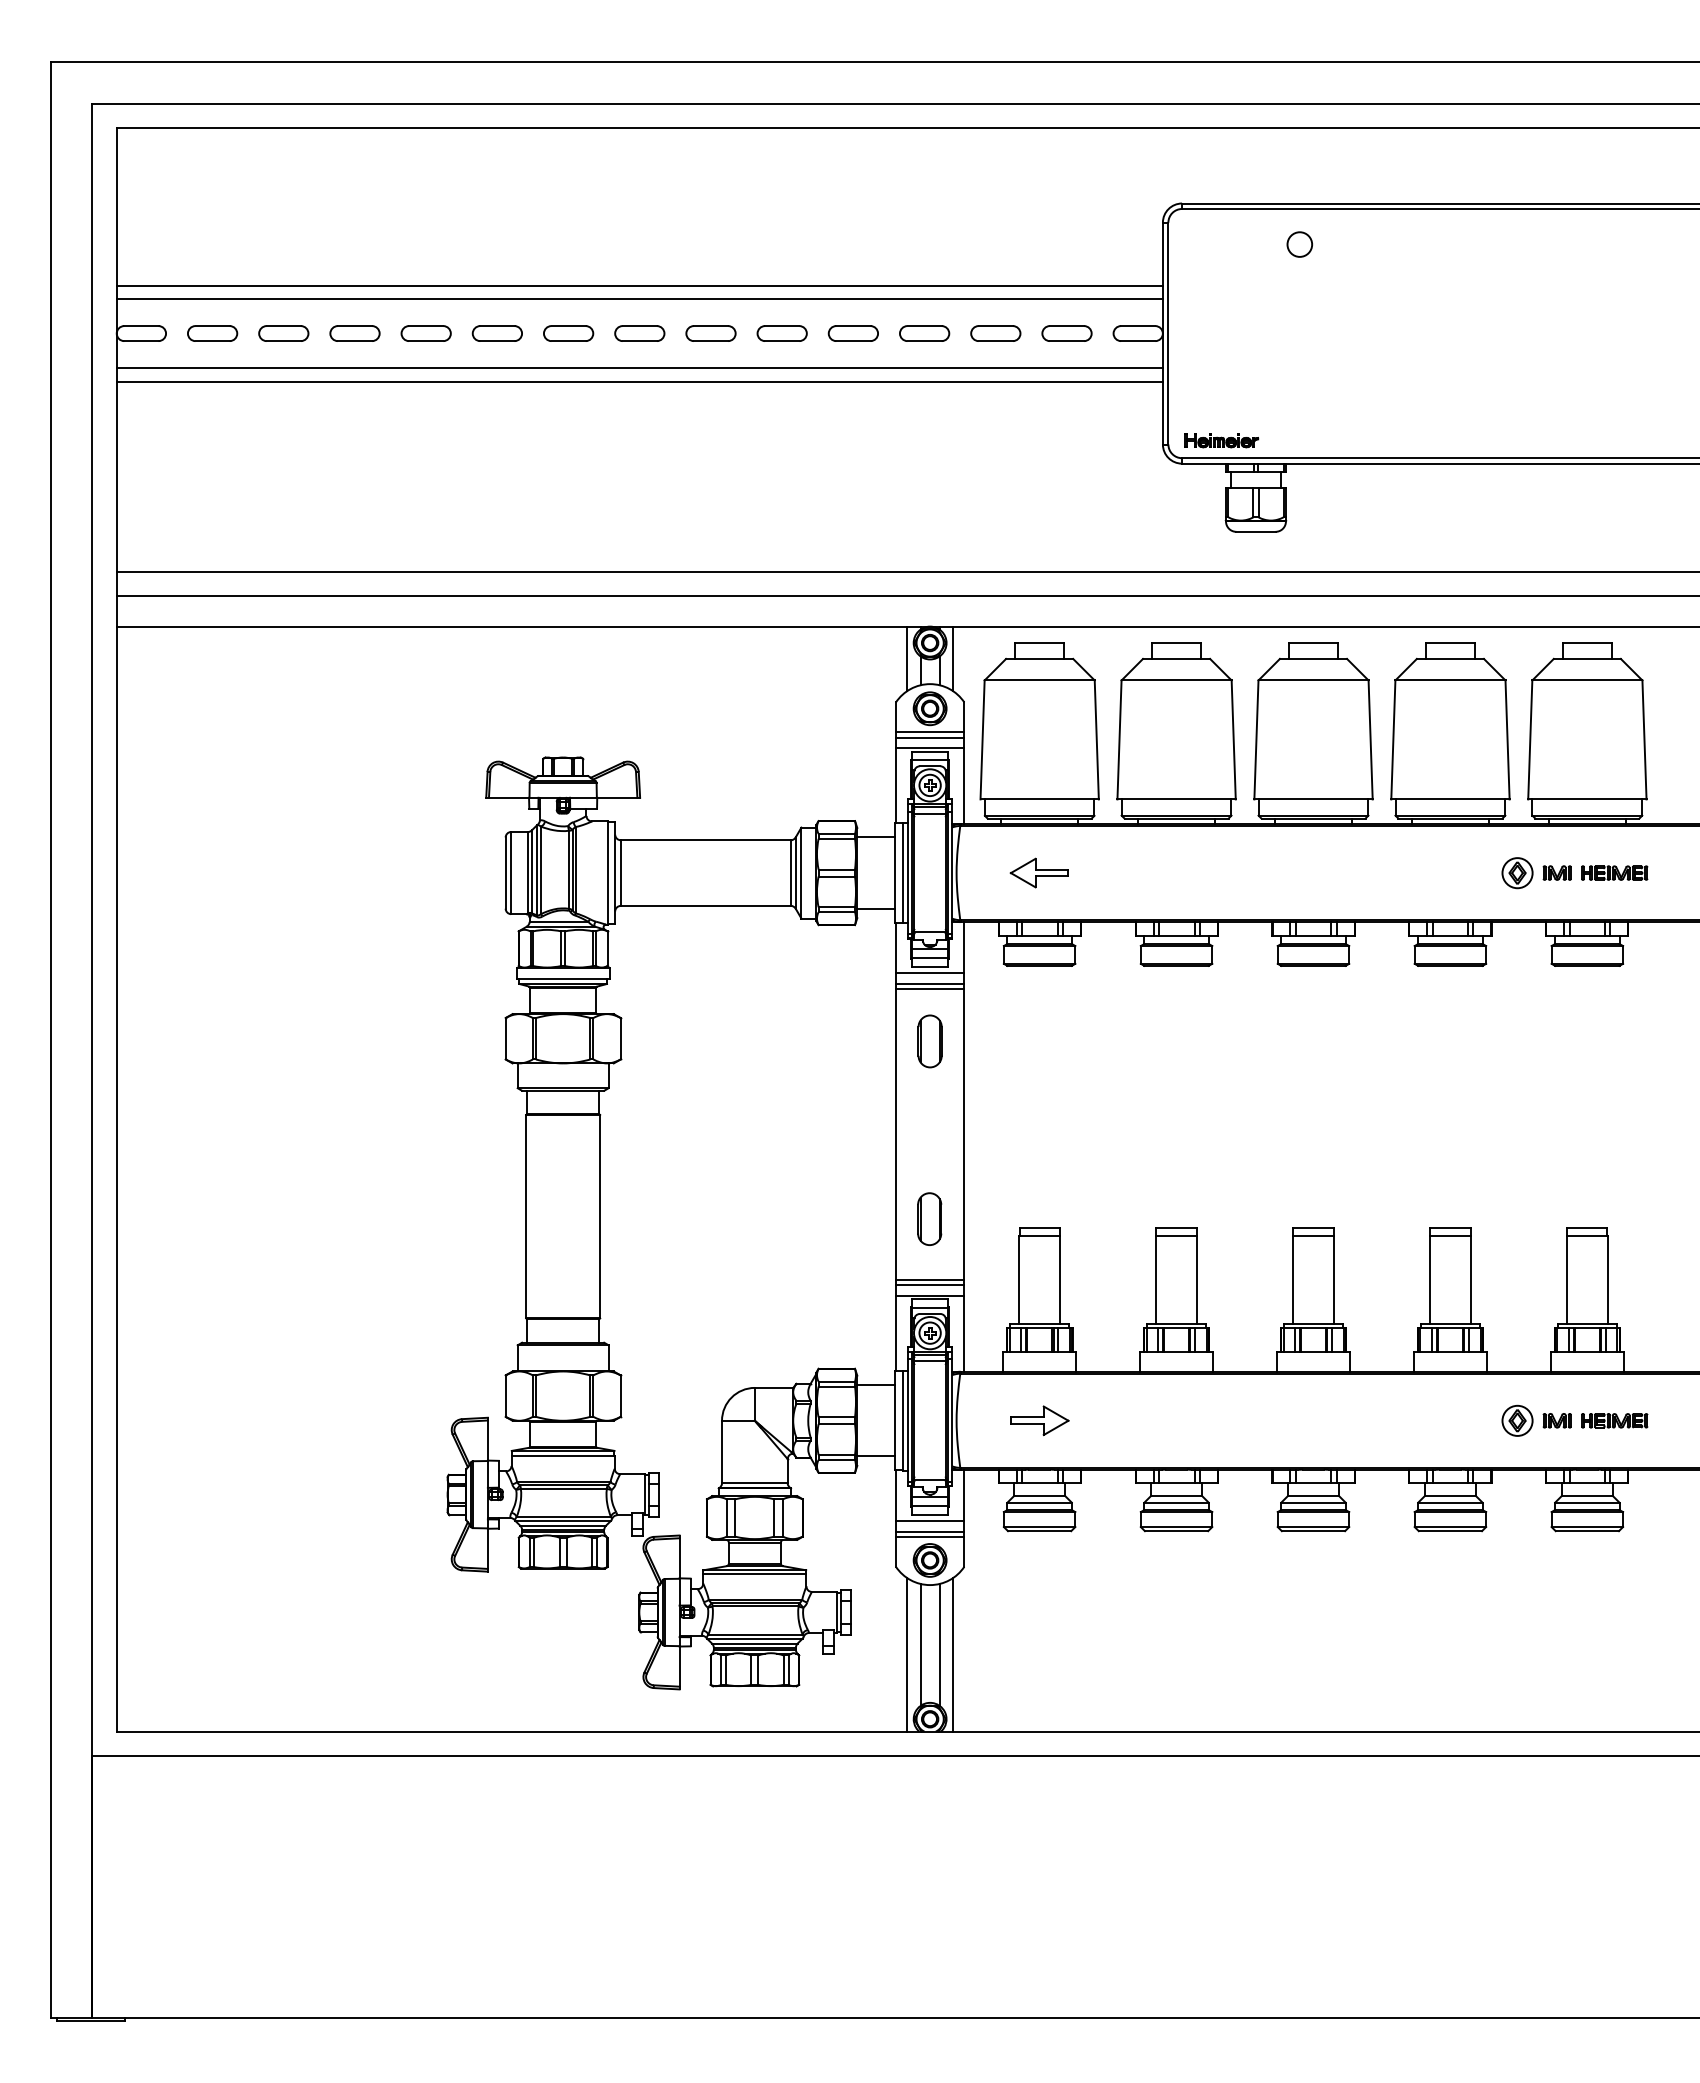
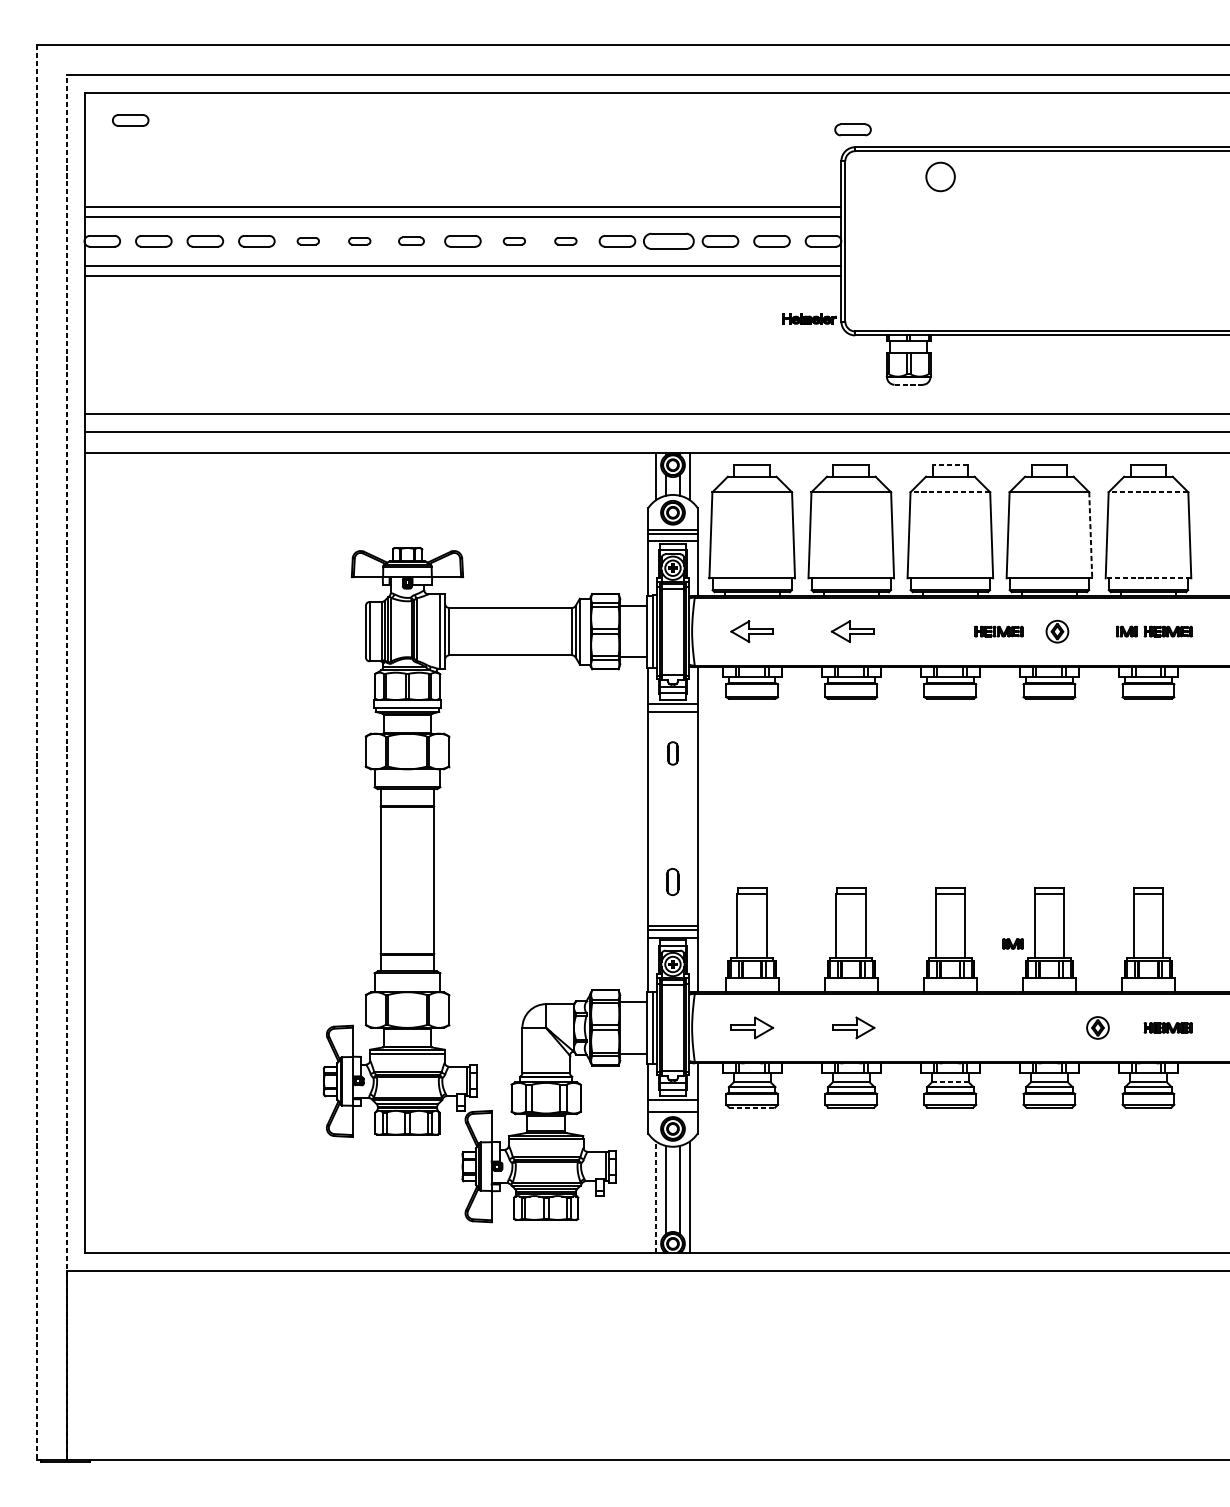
part: (180, 166) -> (130, 120), added
part: (1178, 179) -> (852, 129), added
circle: (1299, 244) -> (940, 176), size x1.6
part: (425, 333) -> (307, 241), size x0.6
part: (496, 333) -> (359, 241), size x0.6
part: (568, 333) -> (411, 241), size x0.7
part: (710, 333) -> (514, 241), size x0.6
part: (781, 333) -> (565, 241), size x0.6
part: (924, 333) -> (668, 241), size x1.4
part: (1221, 440) -> (809, 318), moved
line: (1255, 531) -> (908, 384), solid -> dashed
line: (1313, 643) -> (950, 465), solid -> dashed
line: (1313, 680) -> (950, 492), solid -> dashed
line: (1586, 680) -> (1147, 492), solid -> dashed
line: (1507, 739) -> (1090, 535), solid -> dashed
line: (1586, 799) -> (1147, 578), solid -> dashed
part: (1177, 872) -> (851, 631), added
part: (1380, 872) -> (998, 631), added
part: (1517, 873) -> (1057, 631), moved
line: (929, 989) -> (672, 715), removed
line: (51, 1040) -> (37, 752), solid -> dashed
part: (929, 1041) -> (672, 753), size x0.6
line: (92, 1060) -> (66, 767), solid -> dashed
part: (929, 1218) -> (672, 881), size x0.7
part: (1179, 1420) -> (853, 1027), added
part: (1556, 1420) -> (1012, 943), moved
line: (1313, 1495) -> (950, 1081), solid -> dashed
line: (929, 1531) -> (672, 1108), removed
line: (1039, 1531) -> (752, 1108), solid -> dashed
line: (906, 1654) -> (655, 1197), solid -> dashed

